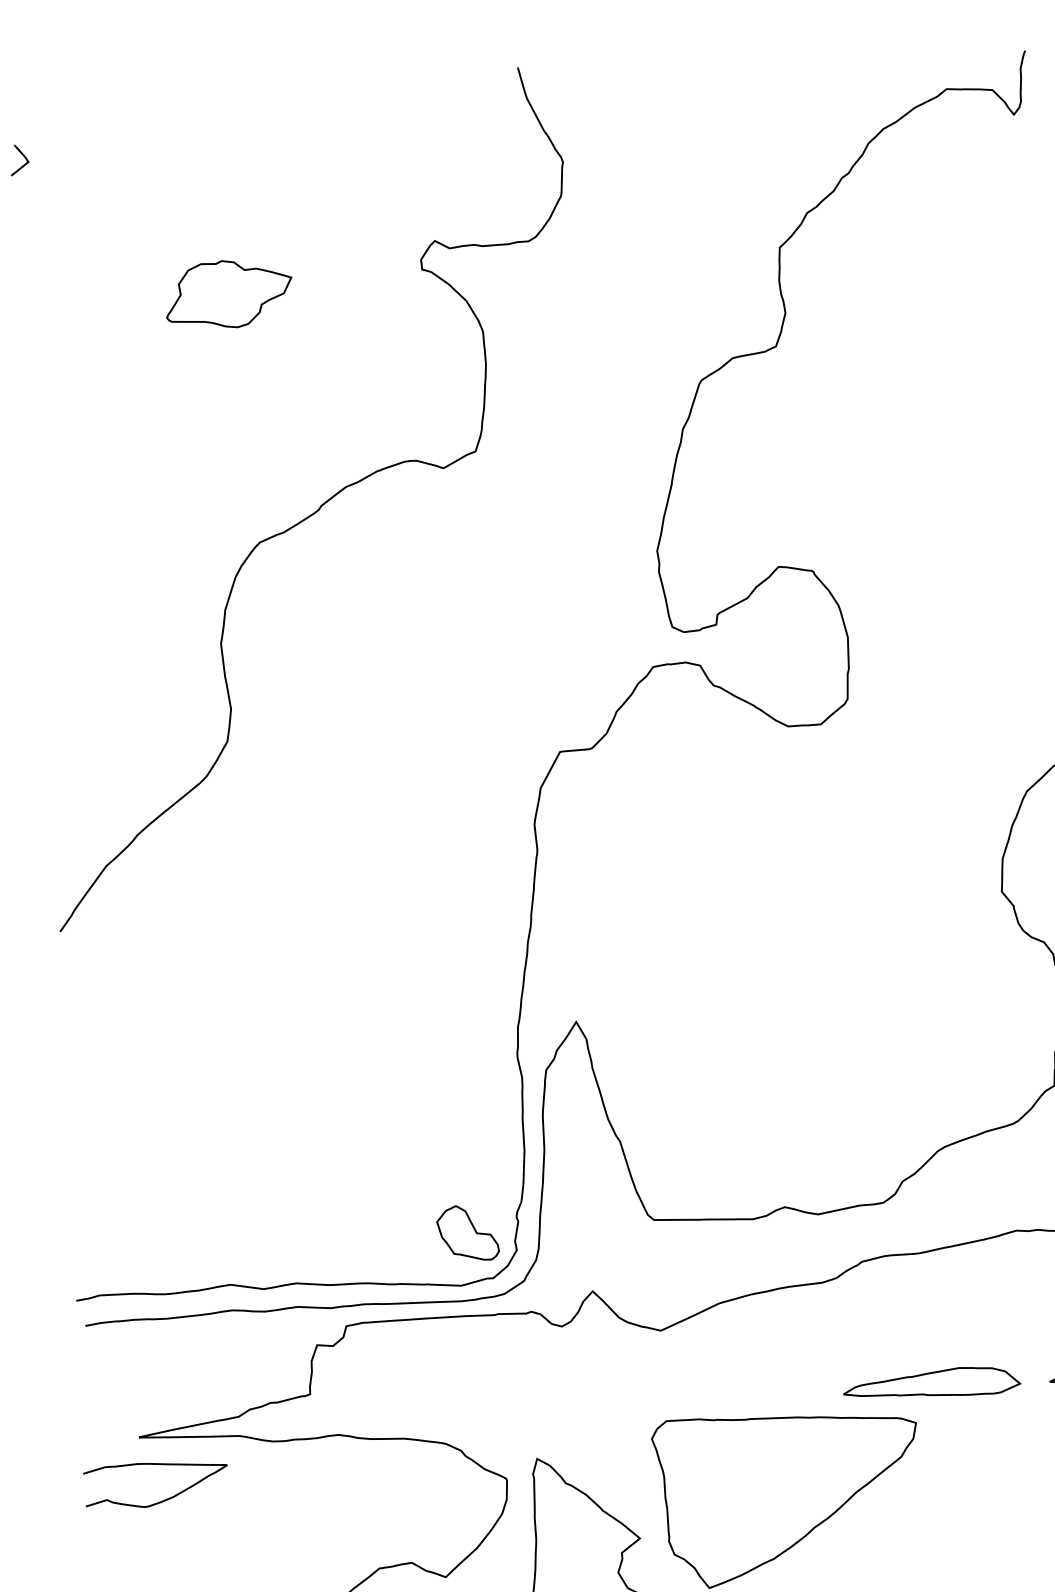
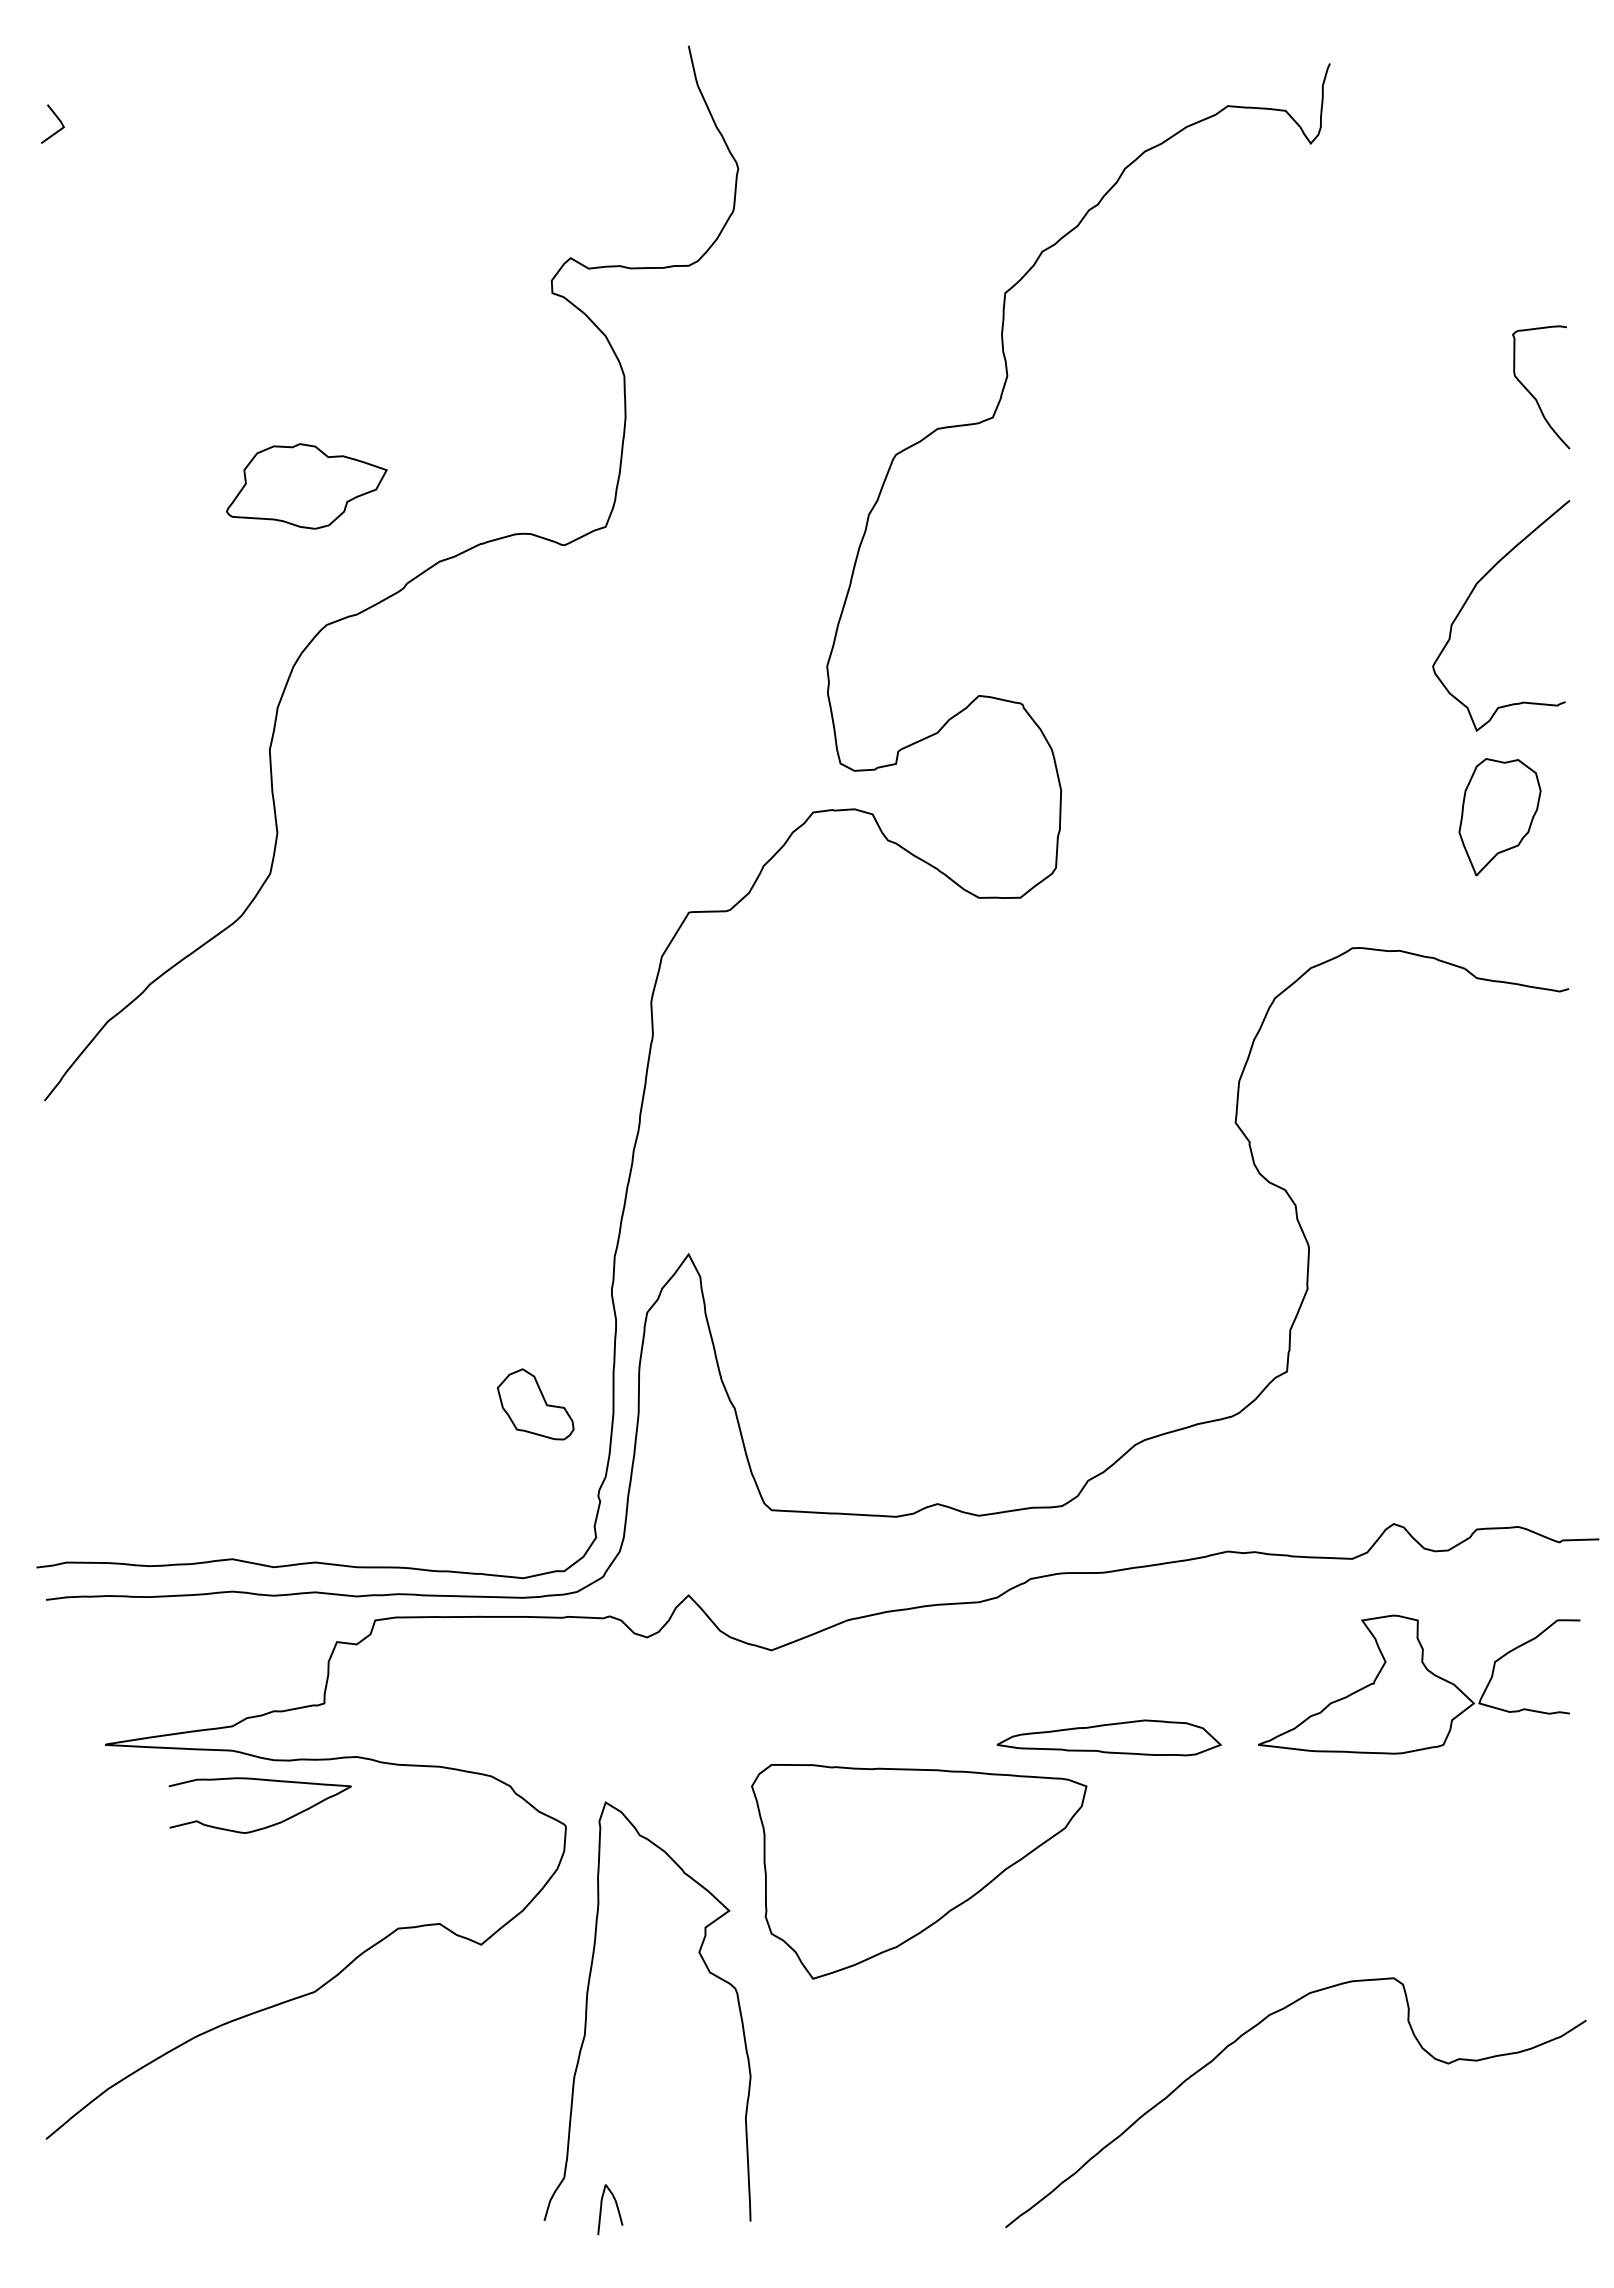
part: (228, 294) -> (306, 486), moved
part: (467, 1233) -> (535, 1404), moved
curve: (163, 1499) -> (268, 1825), moved

